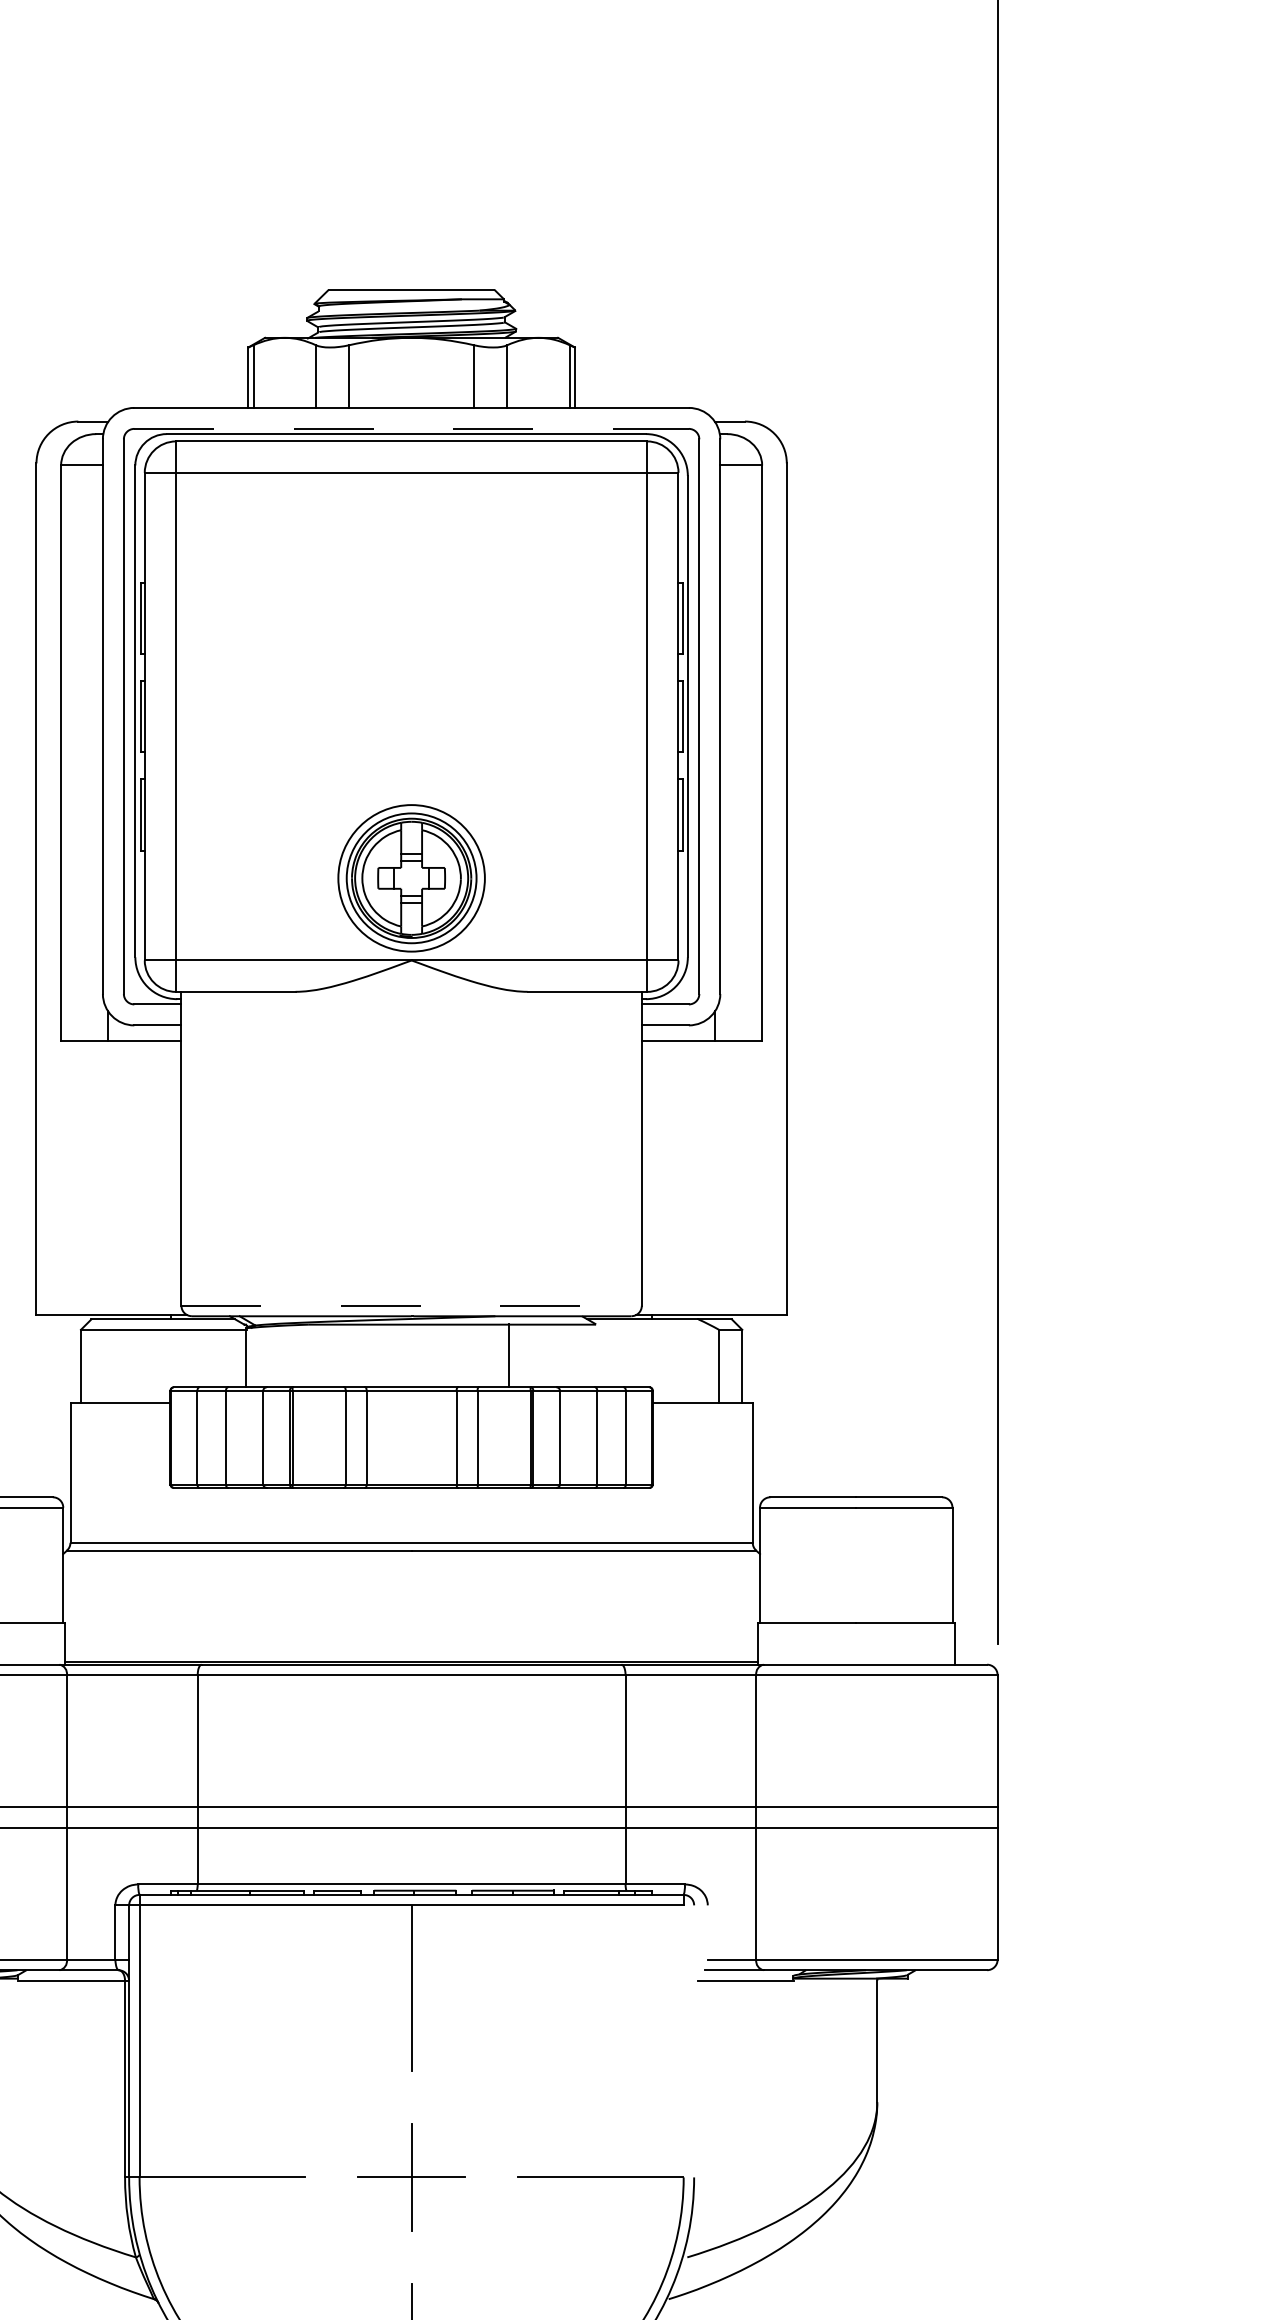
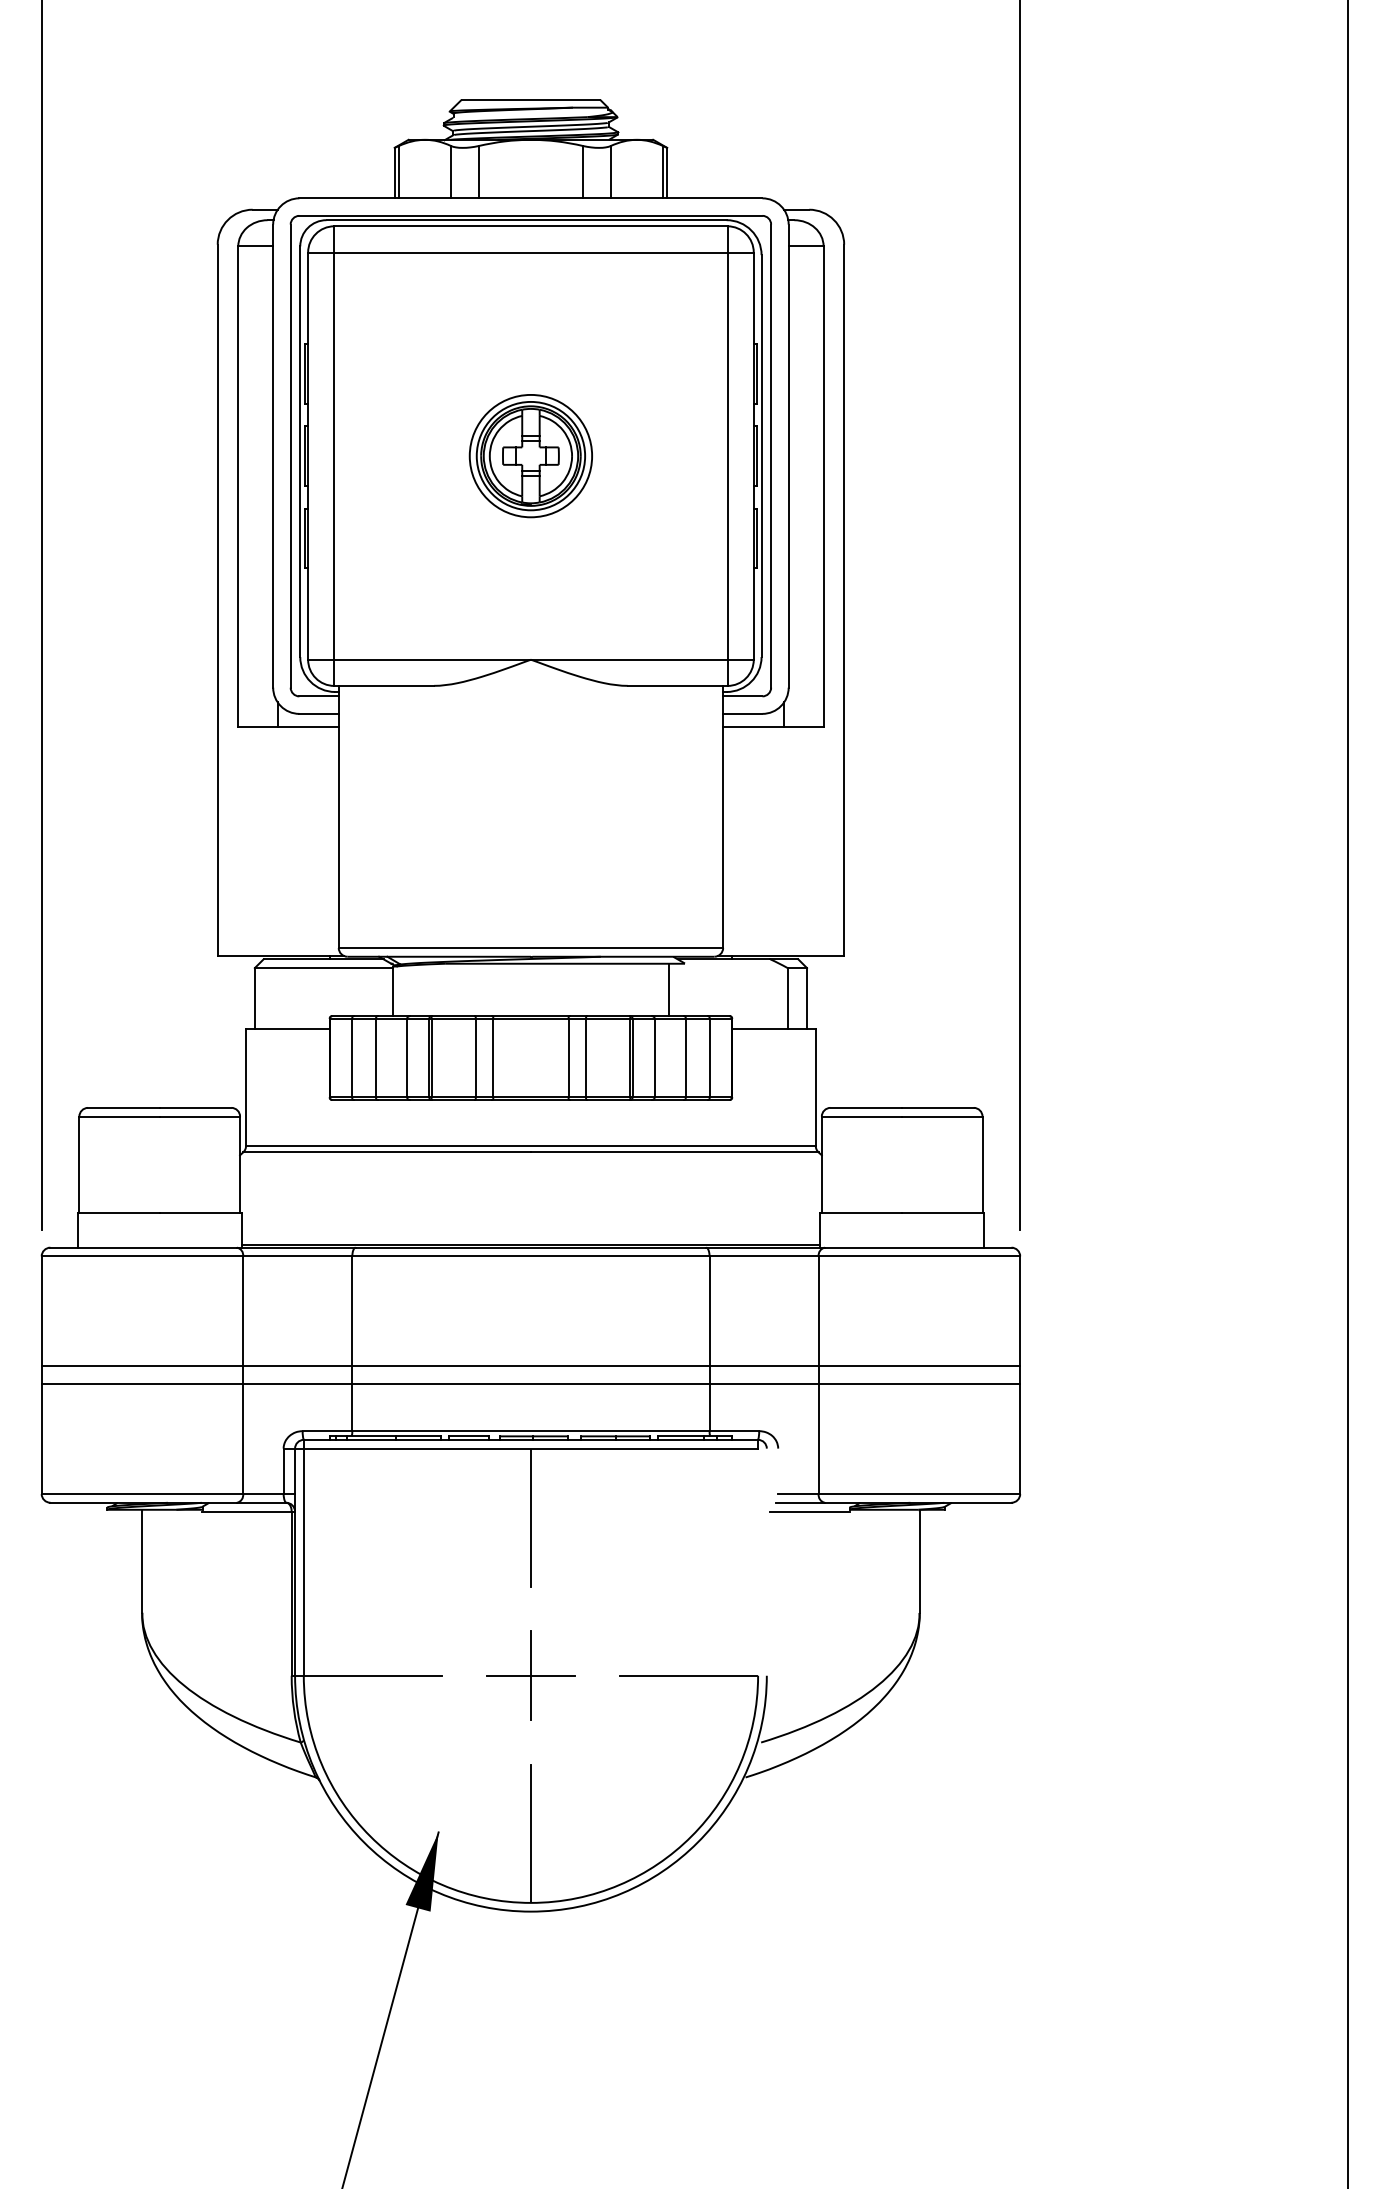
line: (411, 428) -> (530, 215), dashed -> solid
part: (411, 878) -> (530, 456), moved
line: (412, 1305) -> (531, 947), dashed -> solid
line: (508, 1355) -> (668, 989), moved

